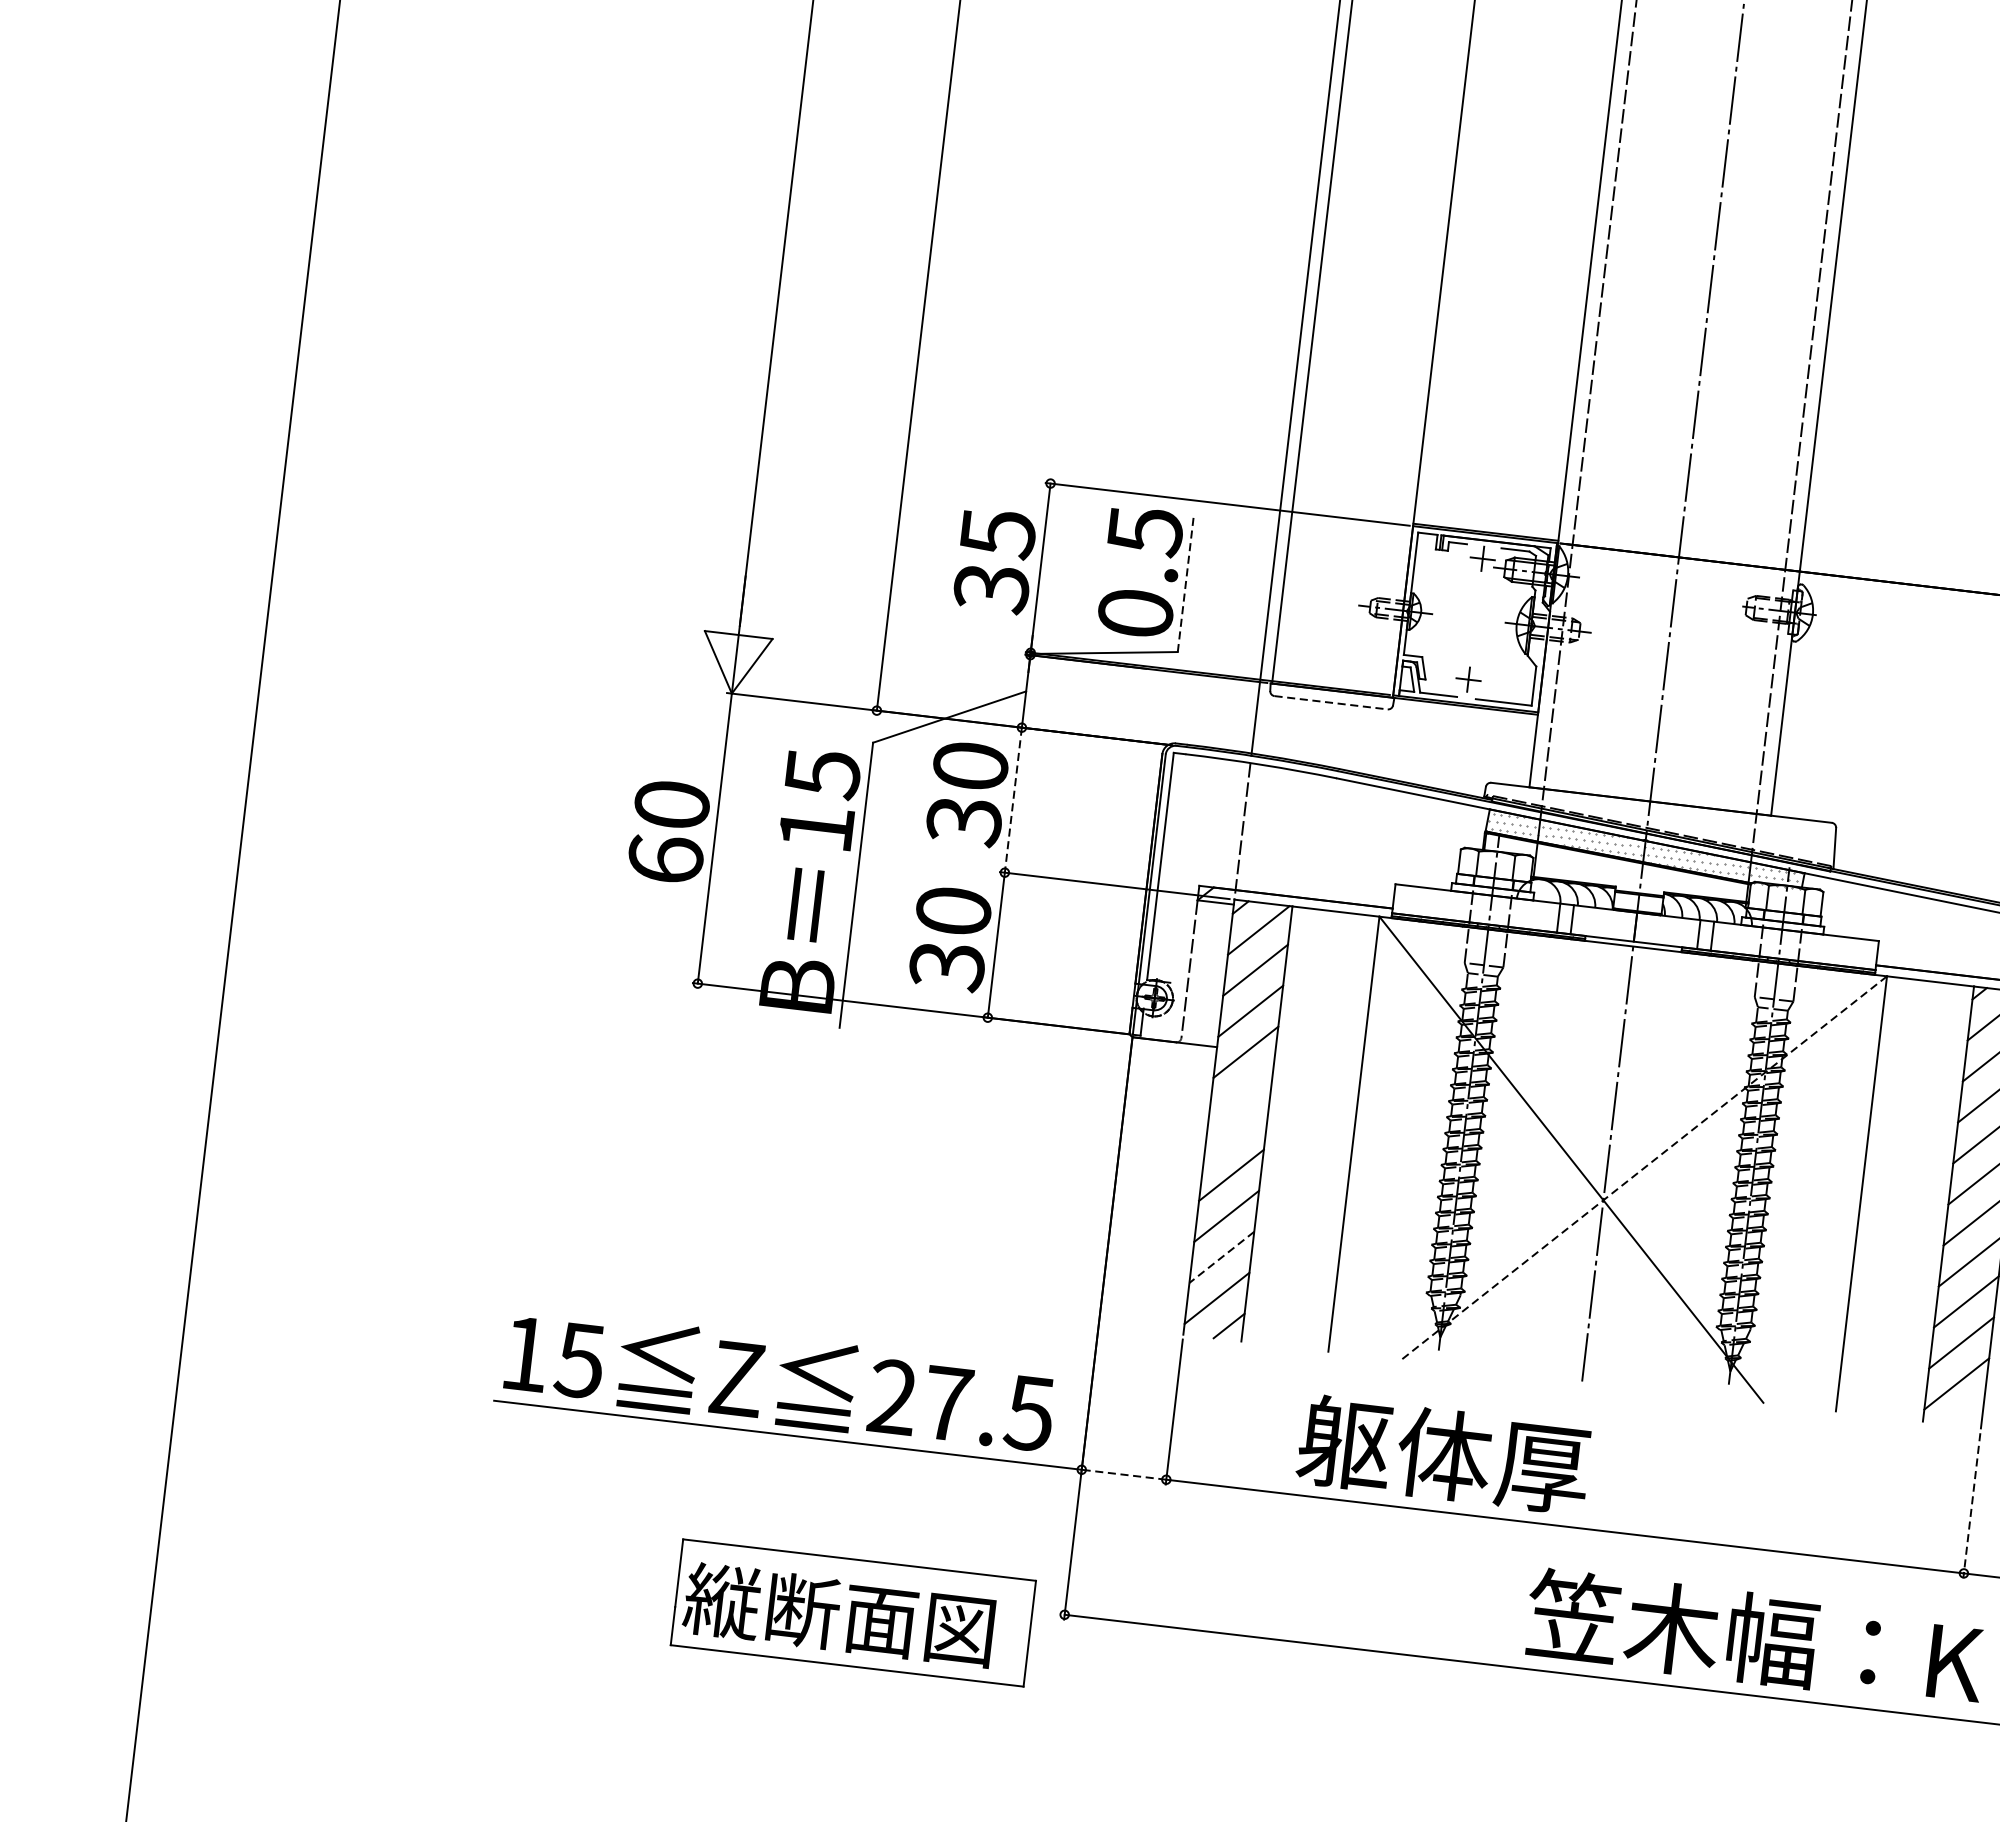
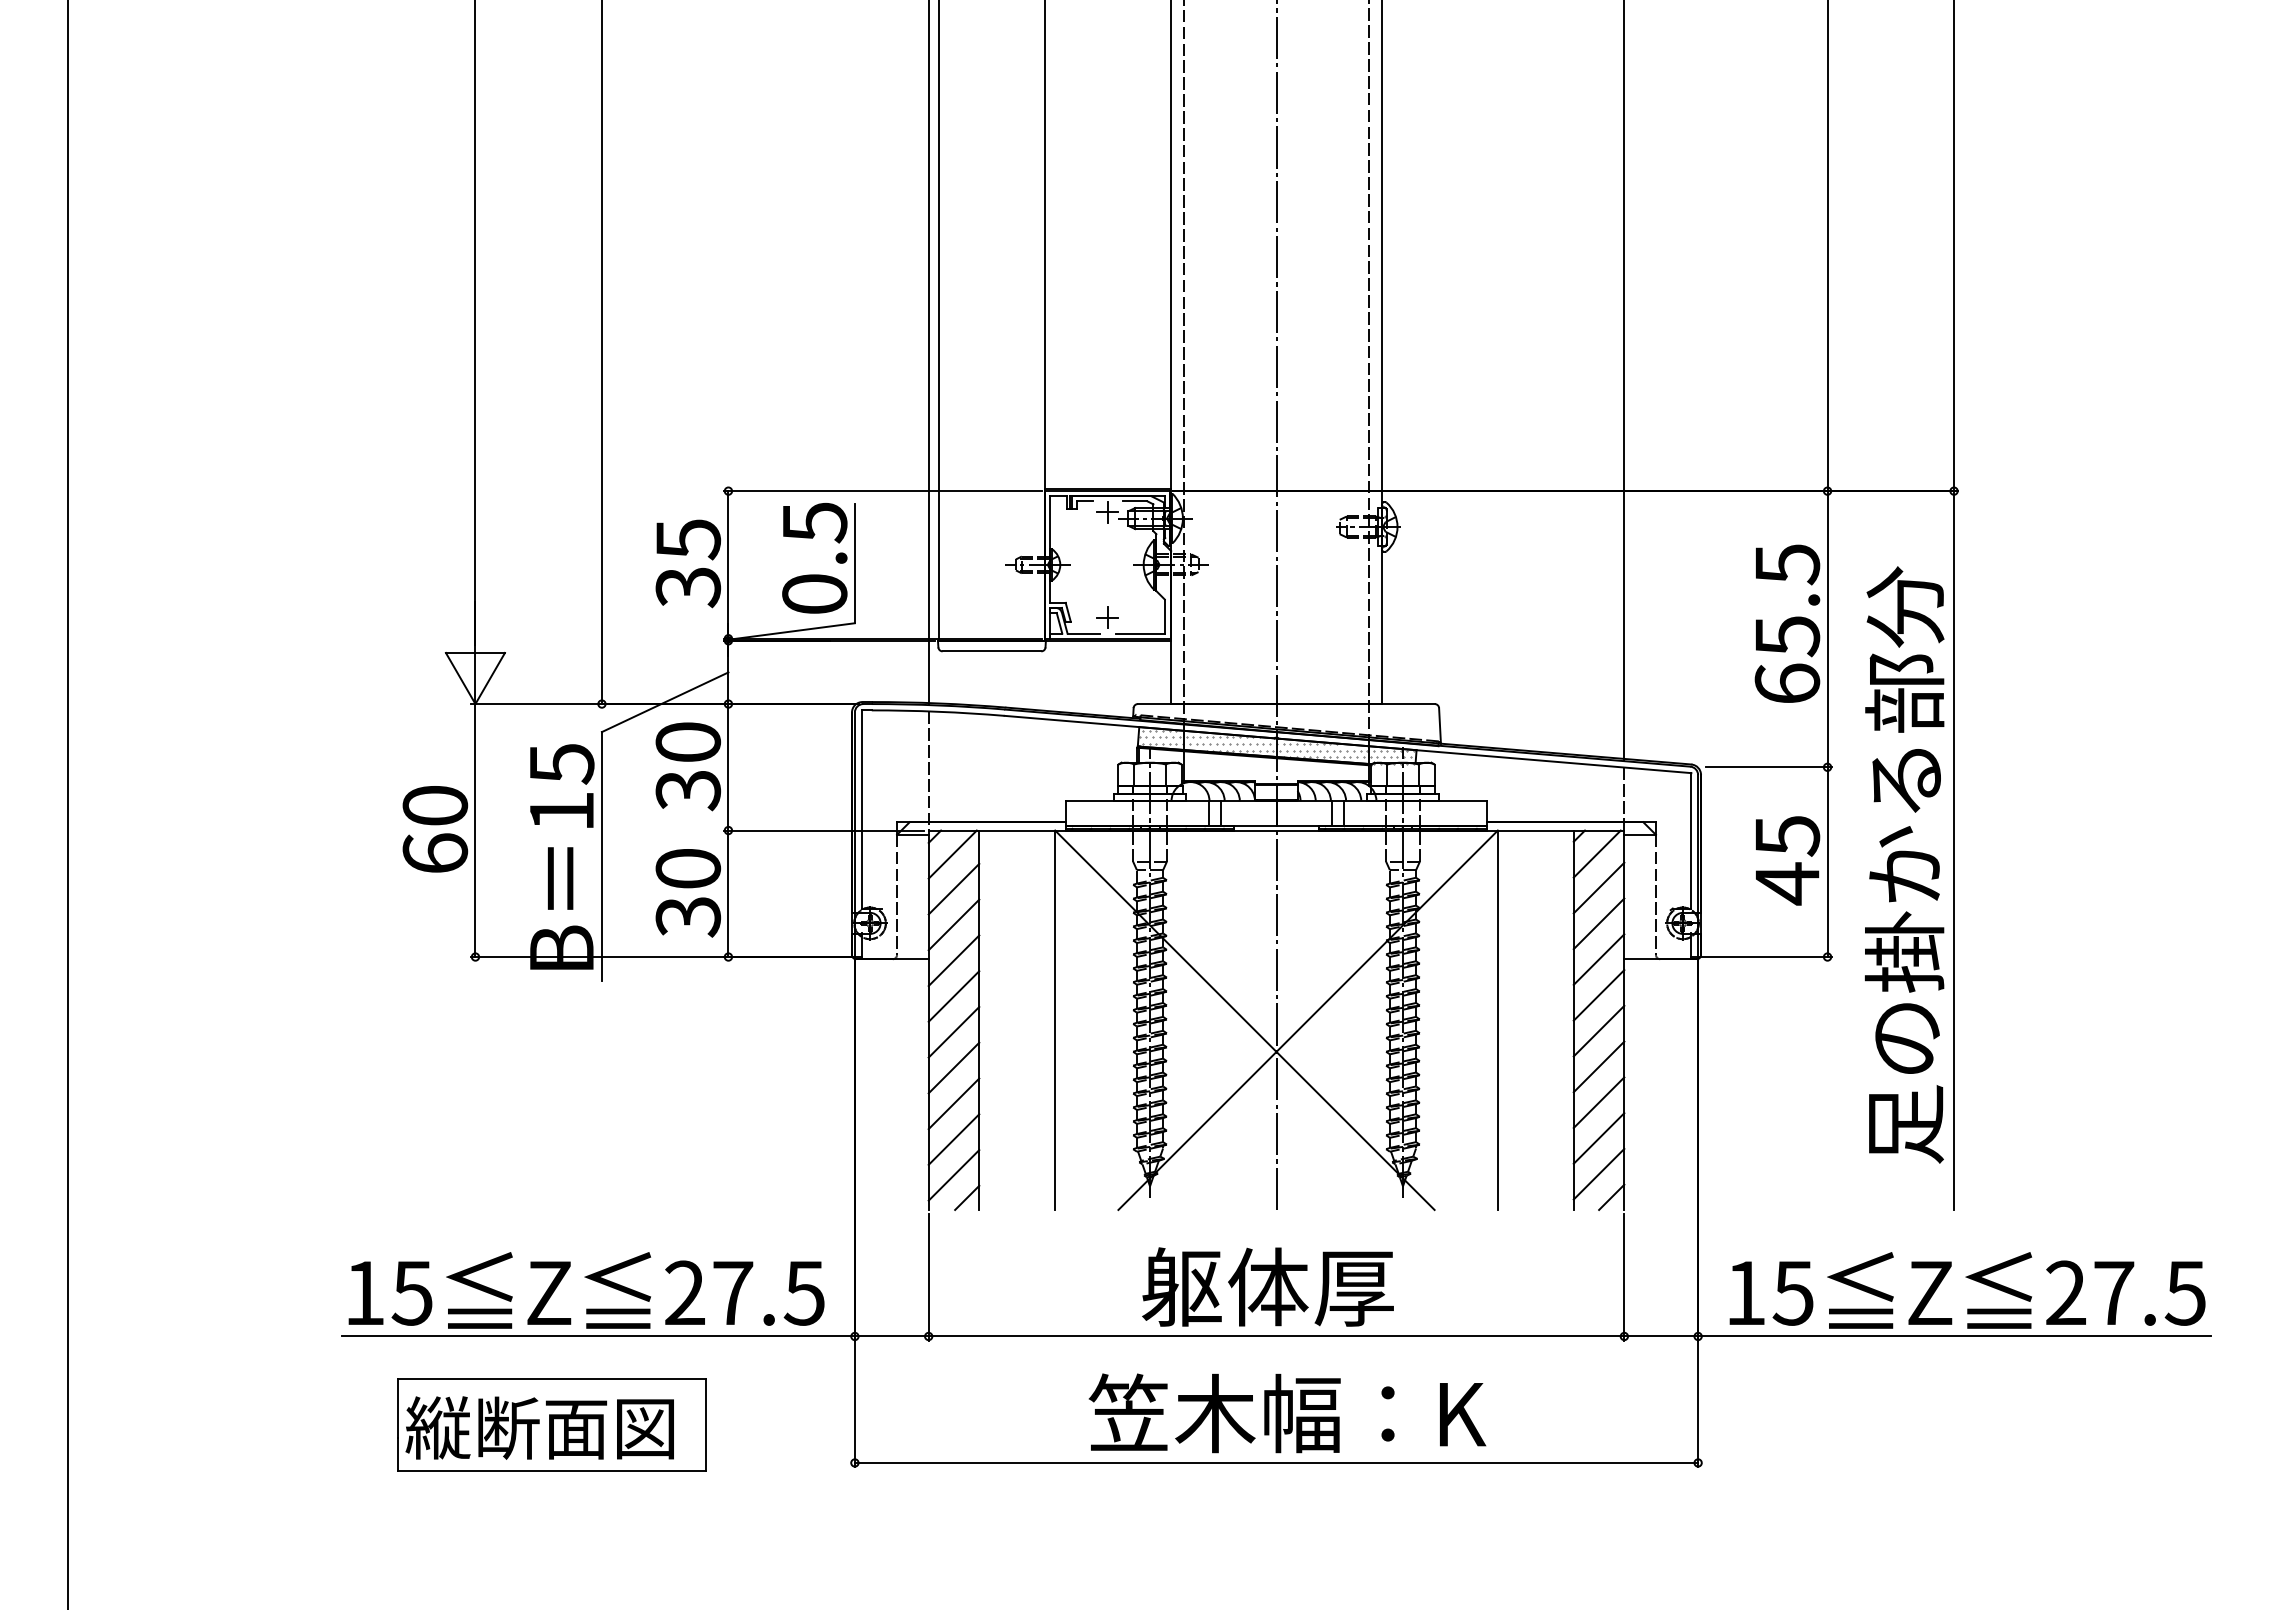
line: (1185, 583) -> (854, 563), dashed -> solid
line: (1331, 702) -> (992, 651), dashed -> solid
line: (1013, 800) -> (728, 767), dashed -> solid
line: (1240, 1093) -> (953, 996), added
line: (1235, 1133) -> (953, 1031), added
line: (1643, 1168) -> (1307, 1020), dashed -> solid
line: (1221, 1257) -> (953, 1139), dashed -> solid
line: (1967, 1412) -> (1611, 1197), added
text: (1443, 1454) -> (1267, 1286), moved
line: (1123, 1474) -> (891, 1336), dashed -> solid
line: (1972, 1505) -> (1624, 1277), dashed -> solid
part: (852, 1612) -> (551, 1424), moved
text: (1755, 1638) -> (1287, 1413), moved

